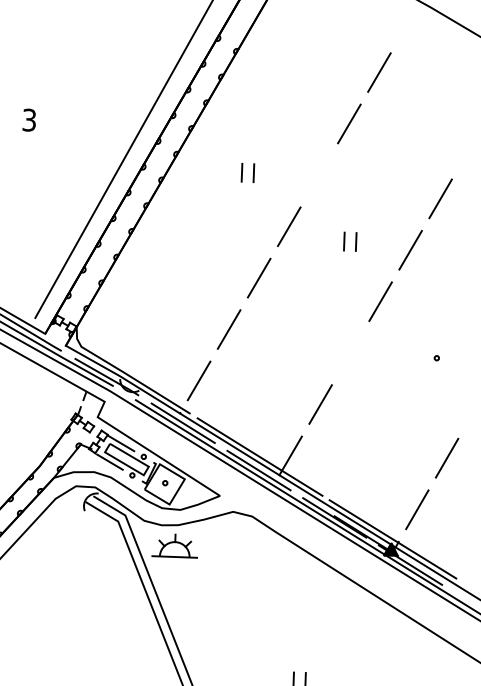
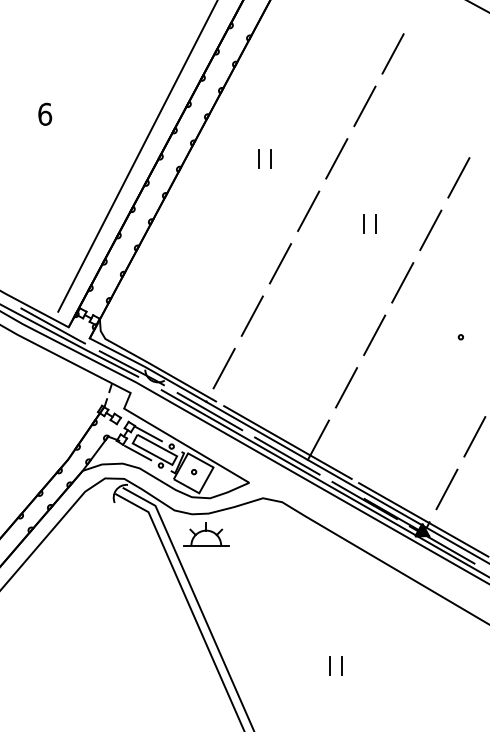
text: (29, 119) -> (45, 113), 3 -> 6
line: (319, 175) -> (336, 158), added
line: (350, 352) -> (374, 334), added

